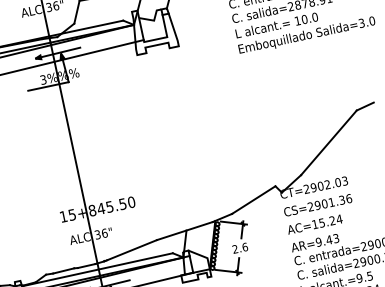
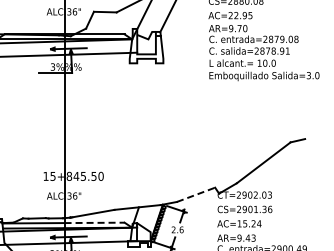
line: (254, 199) -> (196, 194), solid -> dashed
line: (136, 260) -> (95, 222), solid -> dashed

